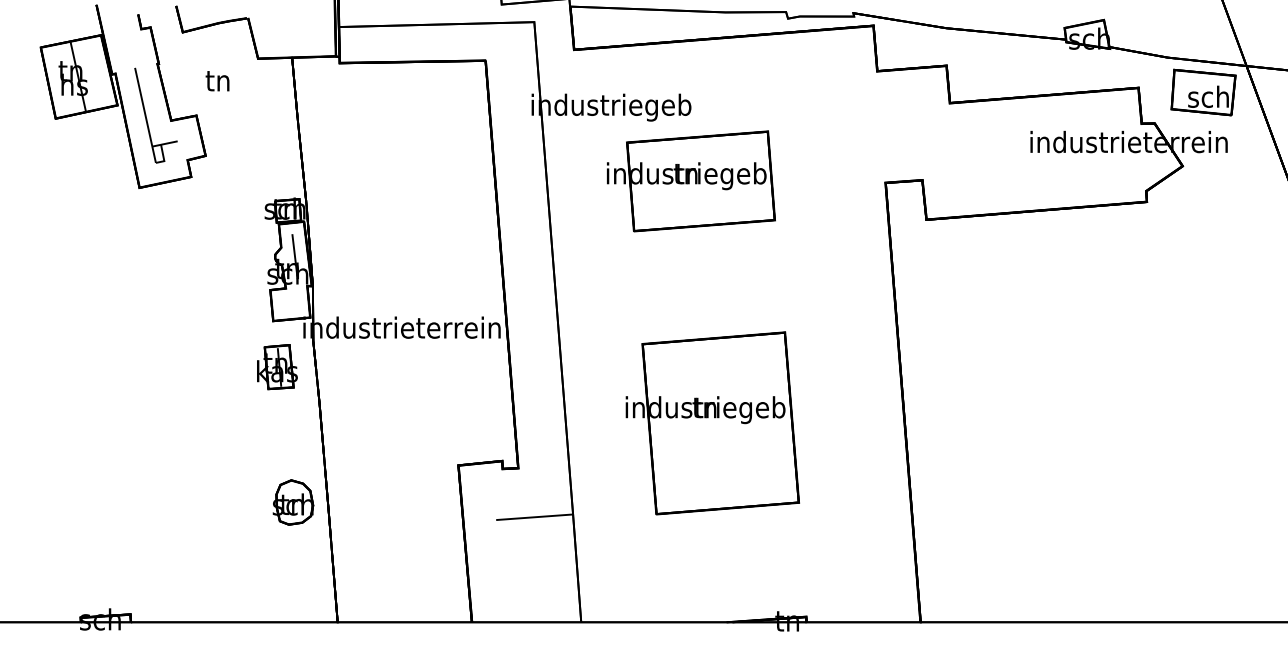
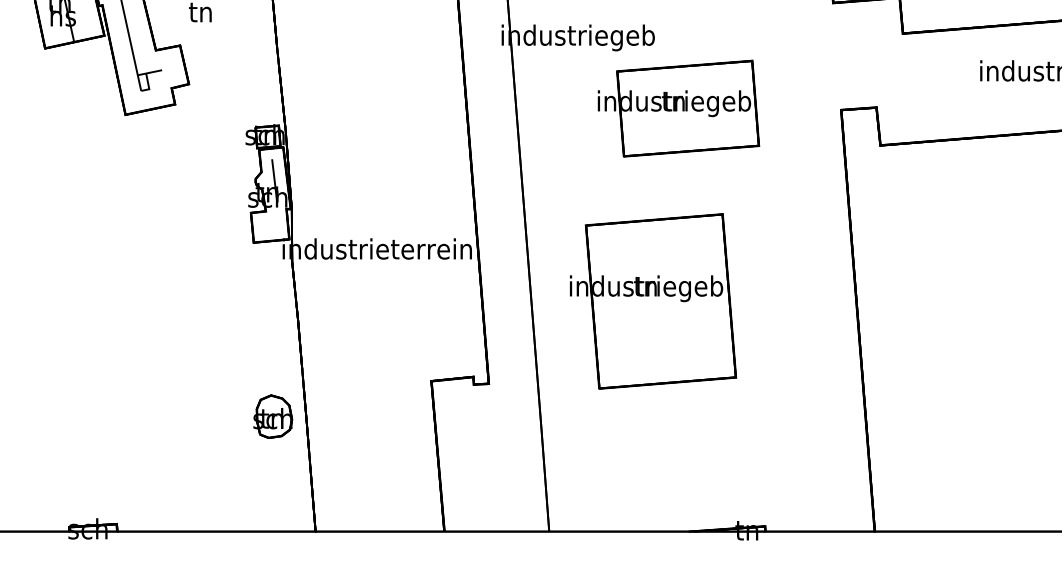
part: (691, 181) -> (679, 108), moved
part: (277, 367) -> (257, 287), removed
part: (712, 423) -> (653, 301), moved
line: (535, 516) -> (505, 430), removed

